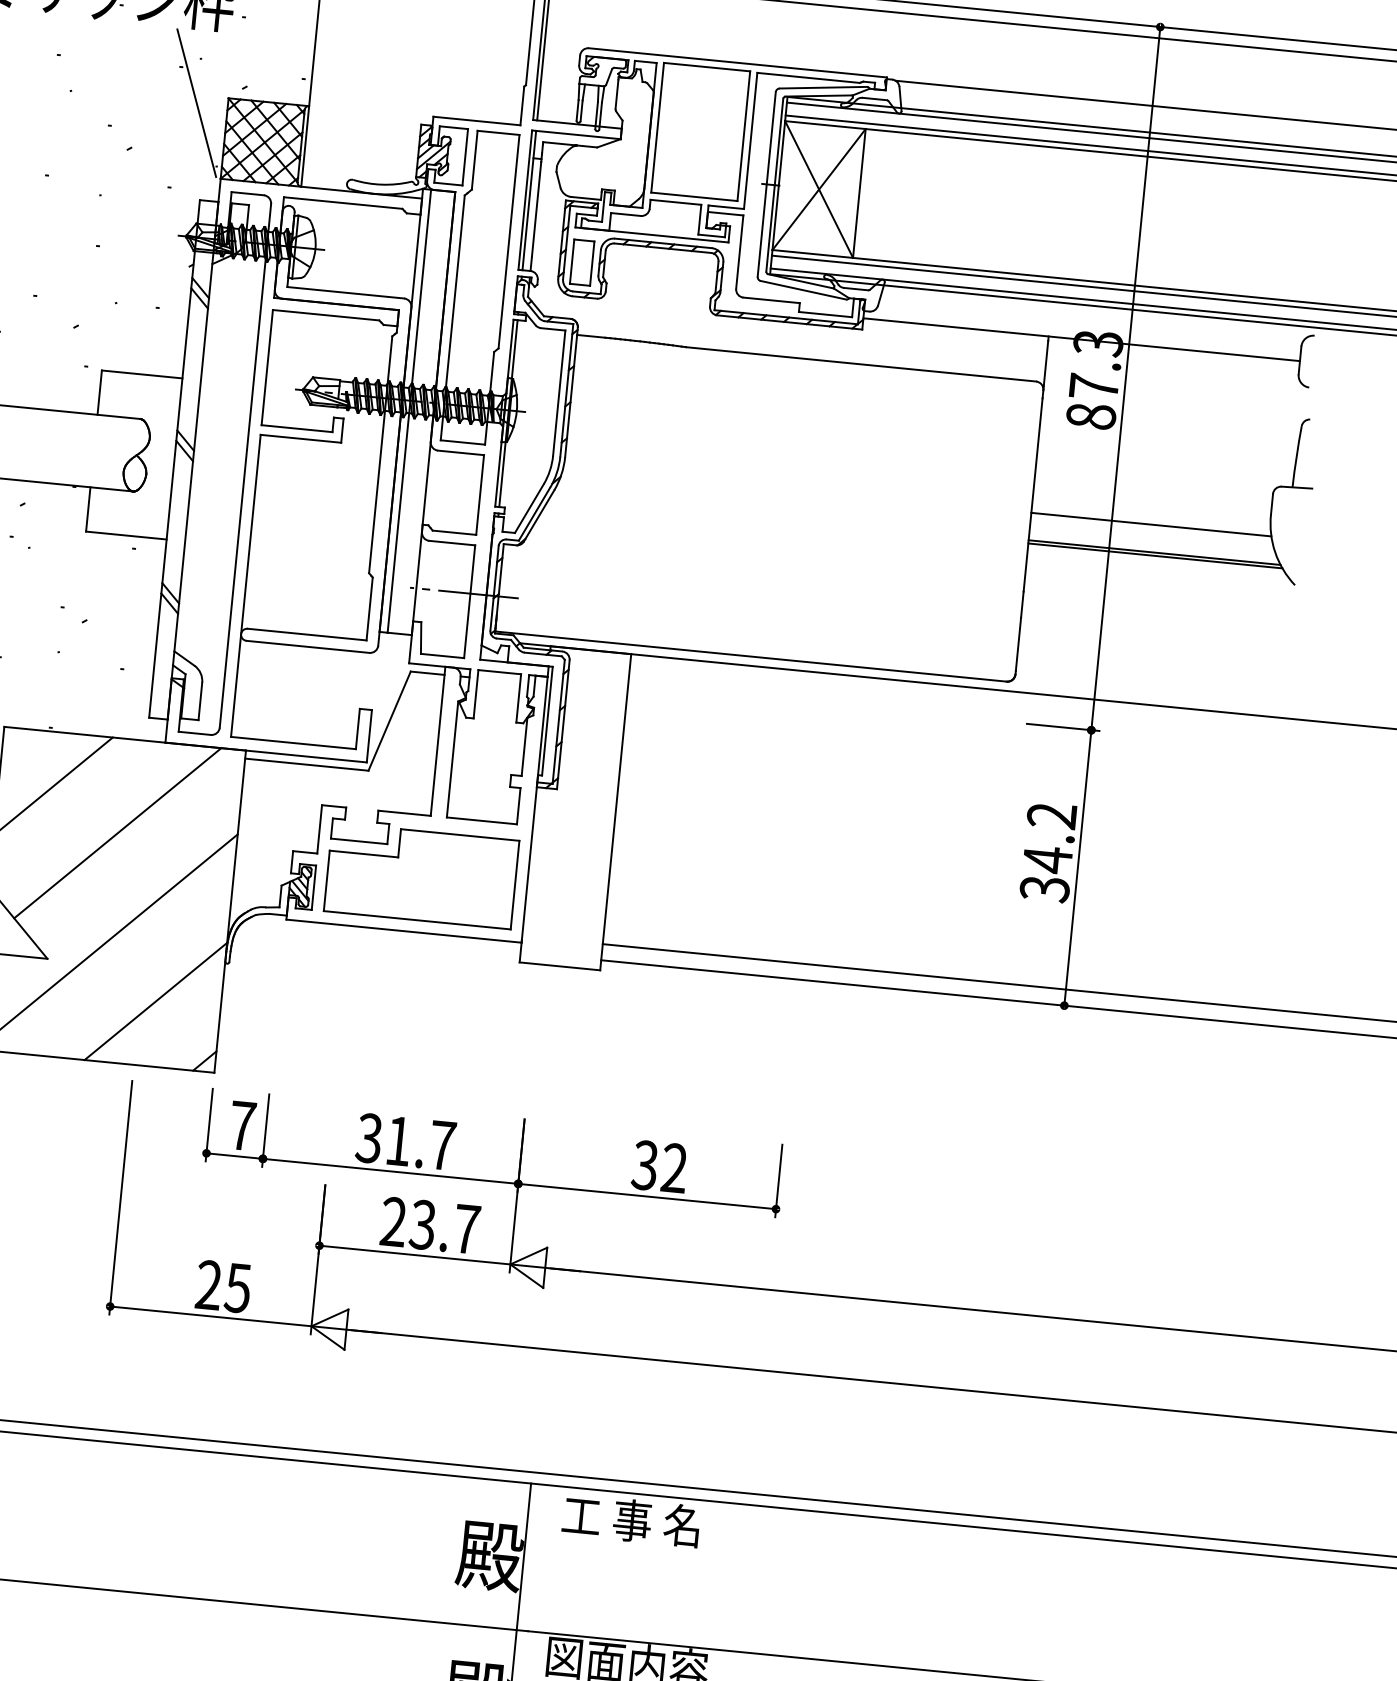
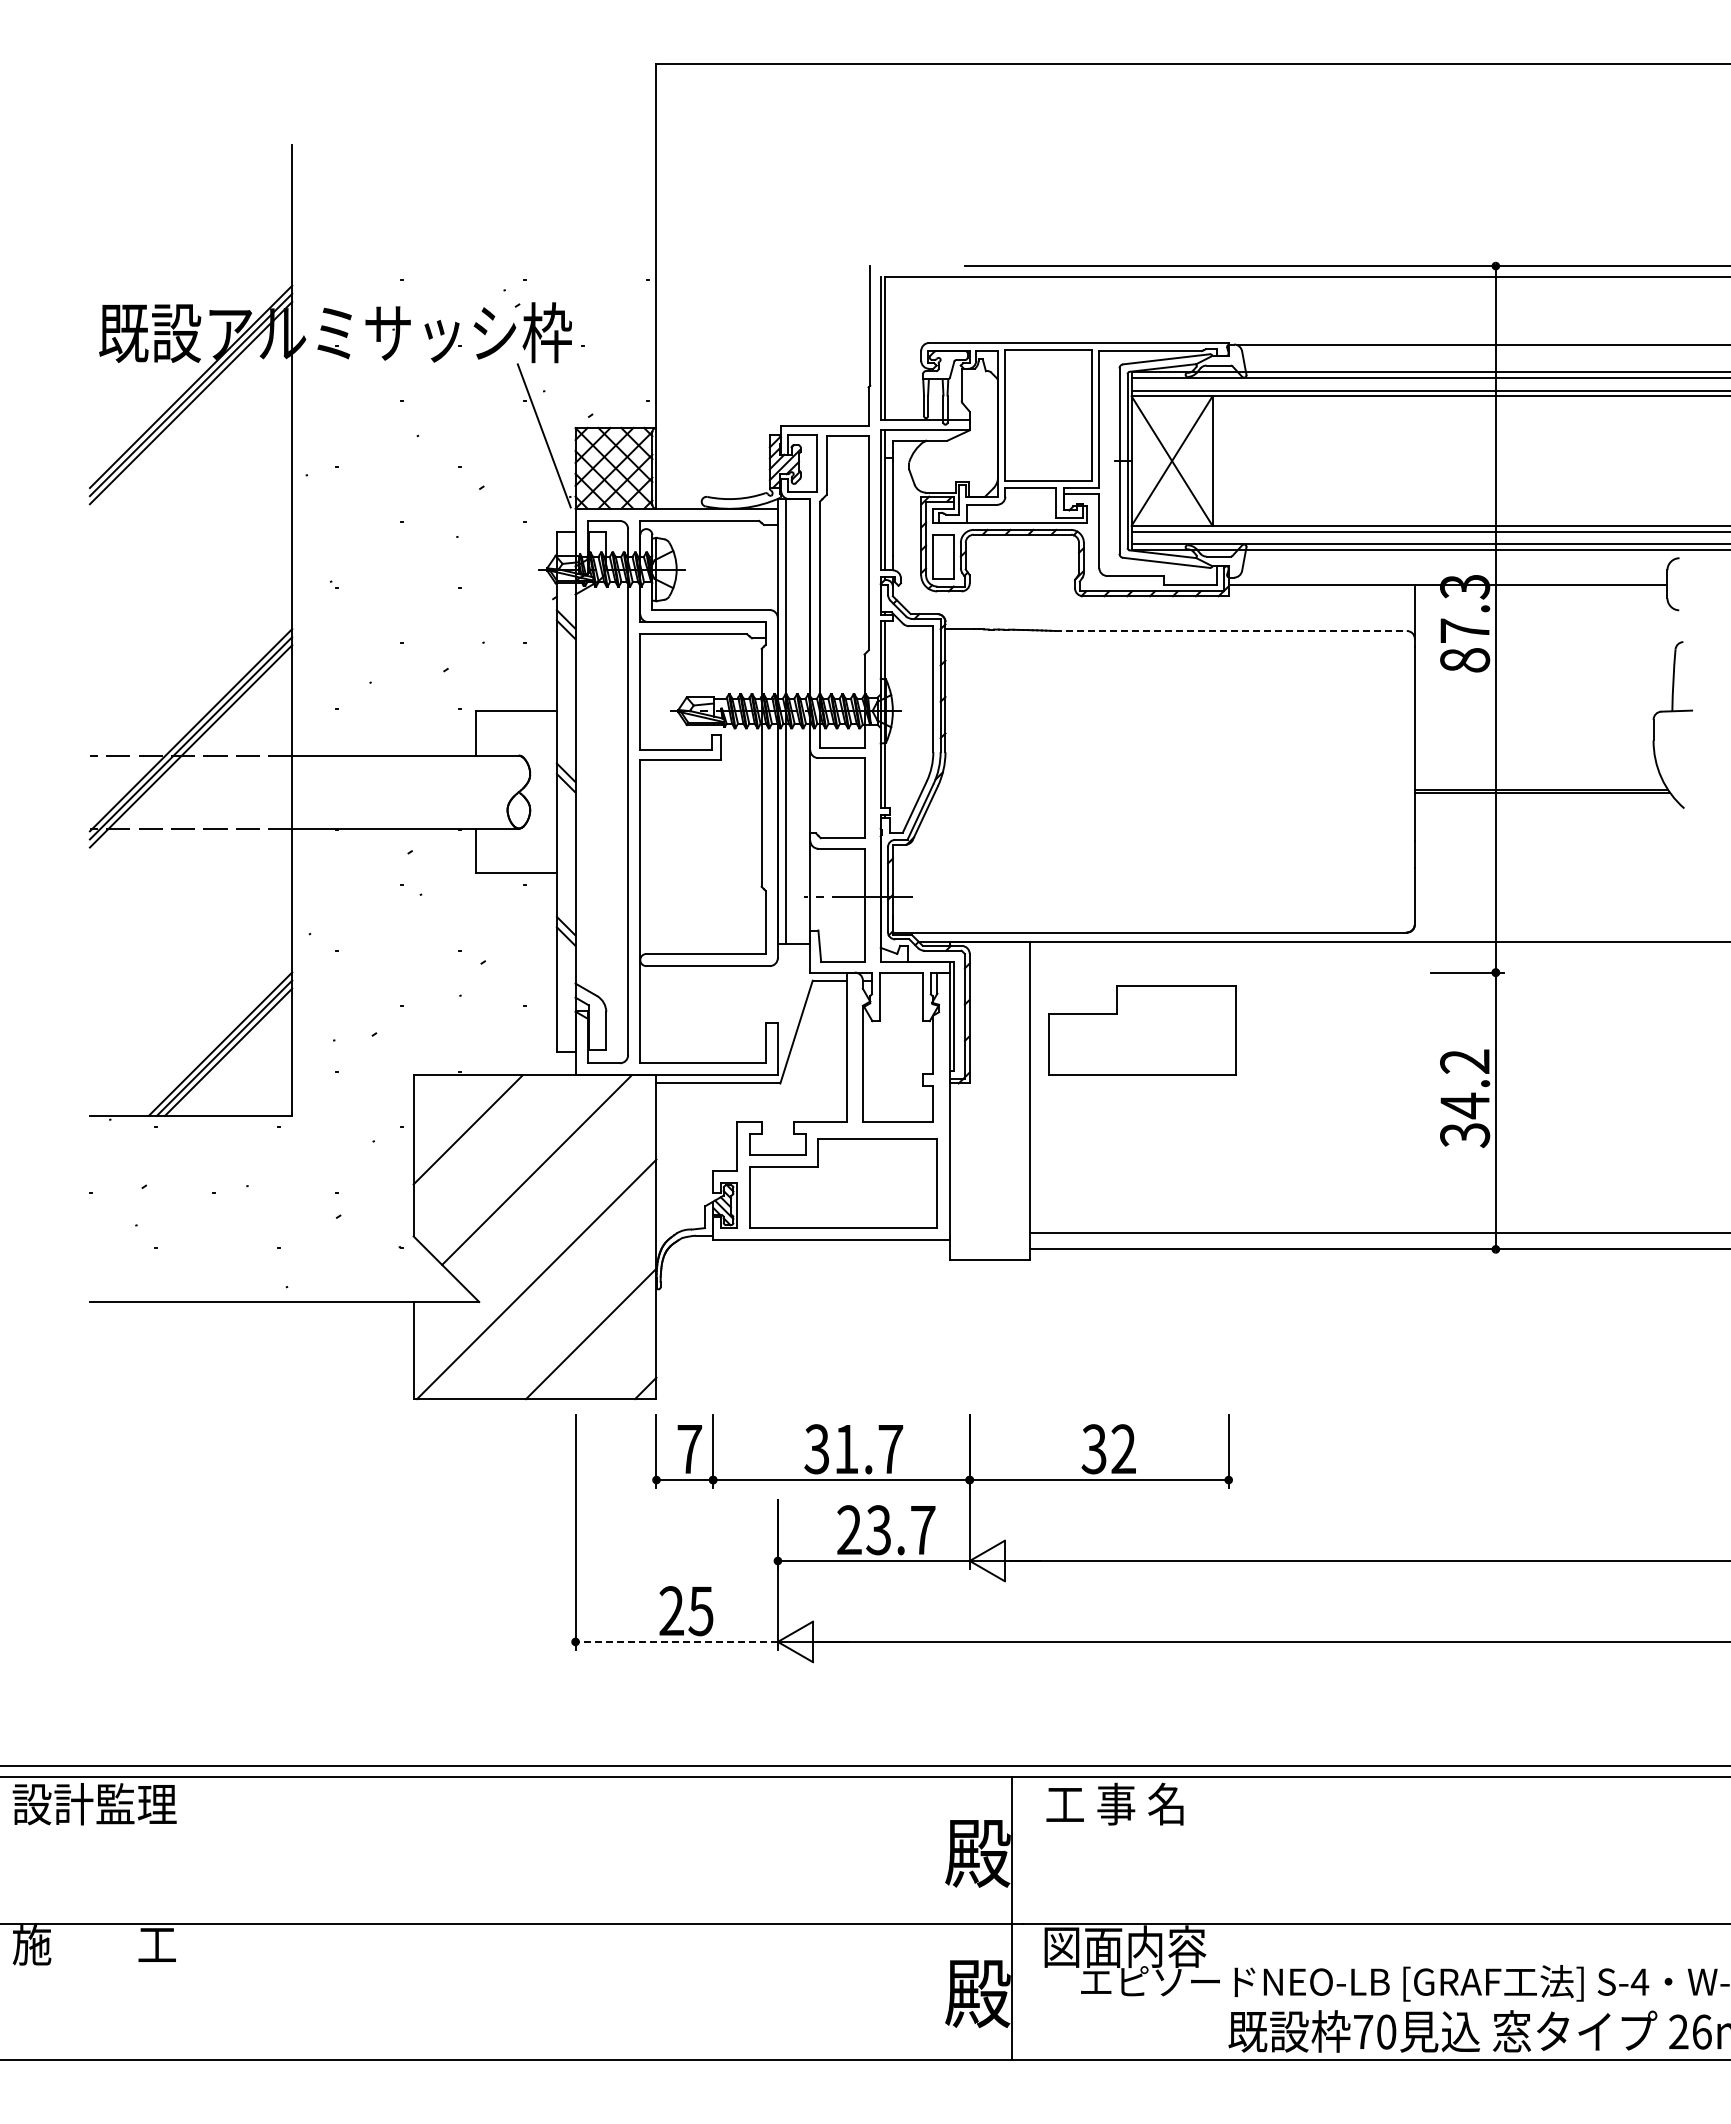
line: (860, 363) -> (1230, 630), solid -> dashed
line: (1151, 524) -> (1535, 762), removed
part: (734, 753) -> (1142, 1030), added
line: (210, 1315) -> (676, 1641), solid -> dashed

